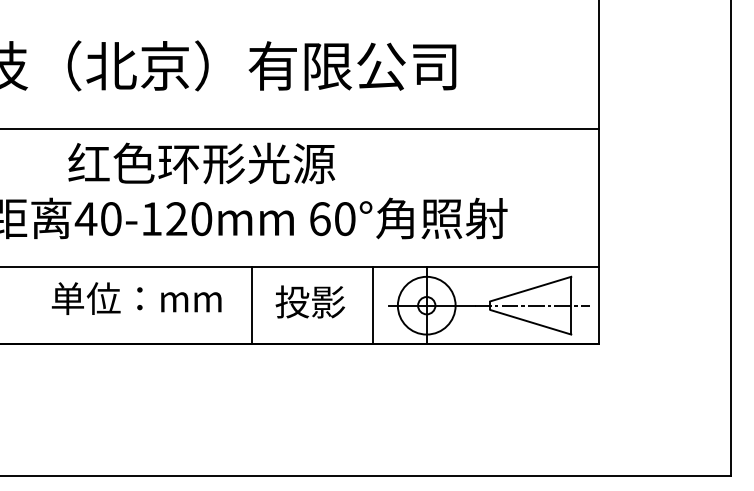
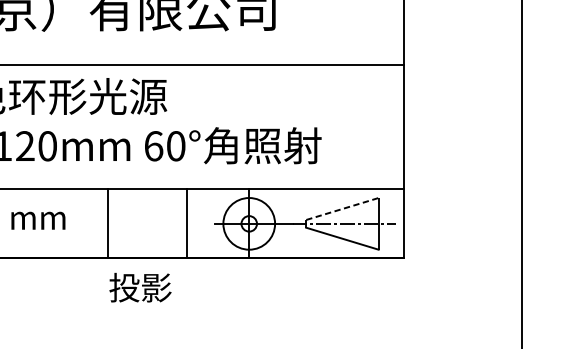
line: (531, 288) -> (343, 208), solid -> dashed
text: (310, 301) -> (140, 287), moved
line: (252, 305) -> (108, 223), moved
line: (372, 305) -> (186, 223), moved

